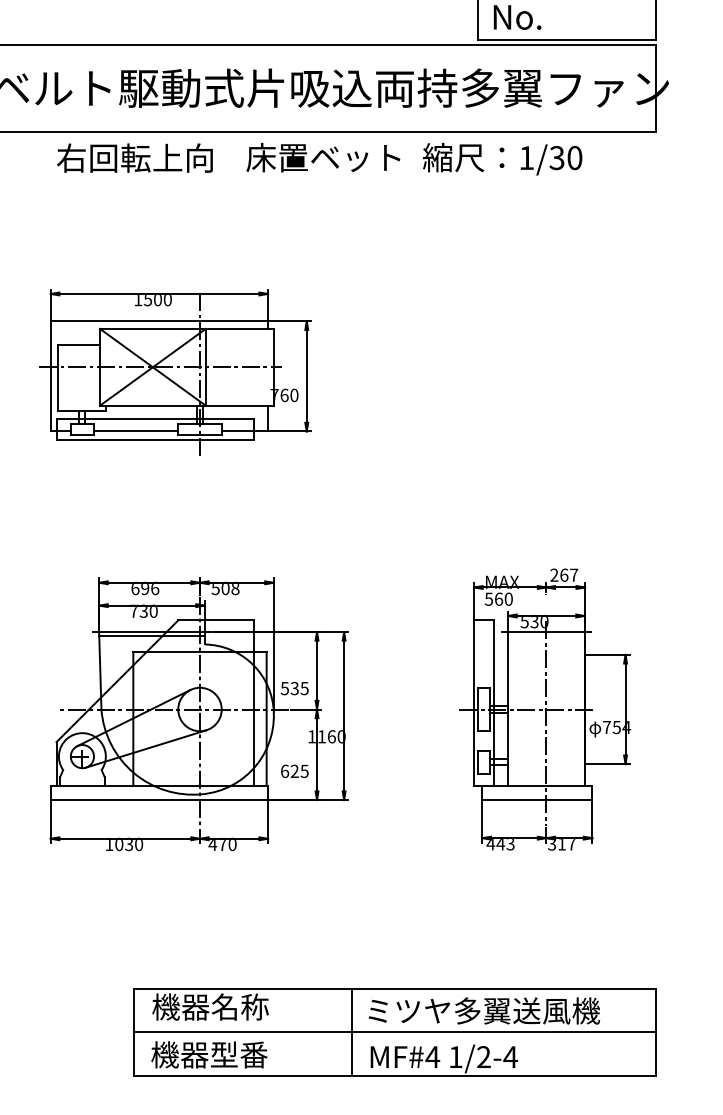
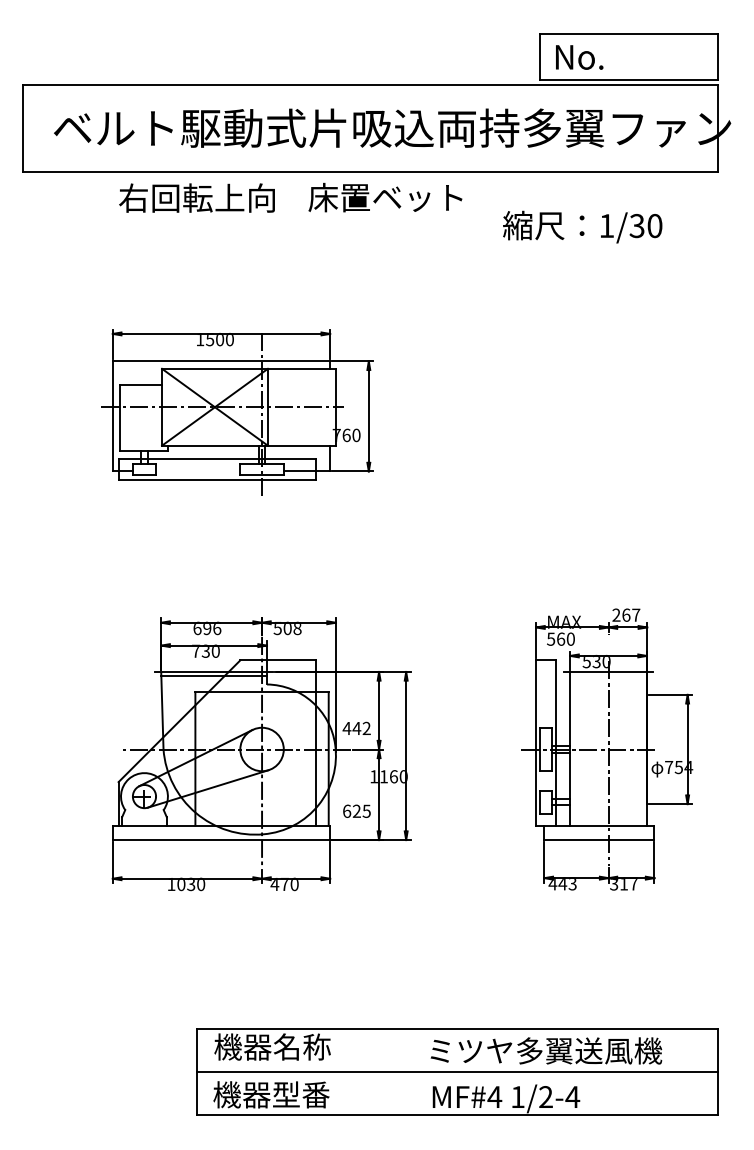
text: (502, 158) -> (582, 226), moved
line: (136, 431) -> (198, 471), removed
text: (294, 688) -> (356, 728), 535 -> 442
line: (351, 1031) -> (413, 1071), removed

